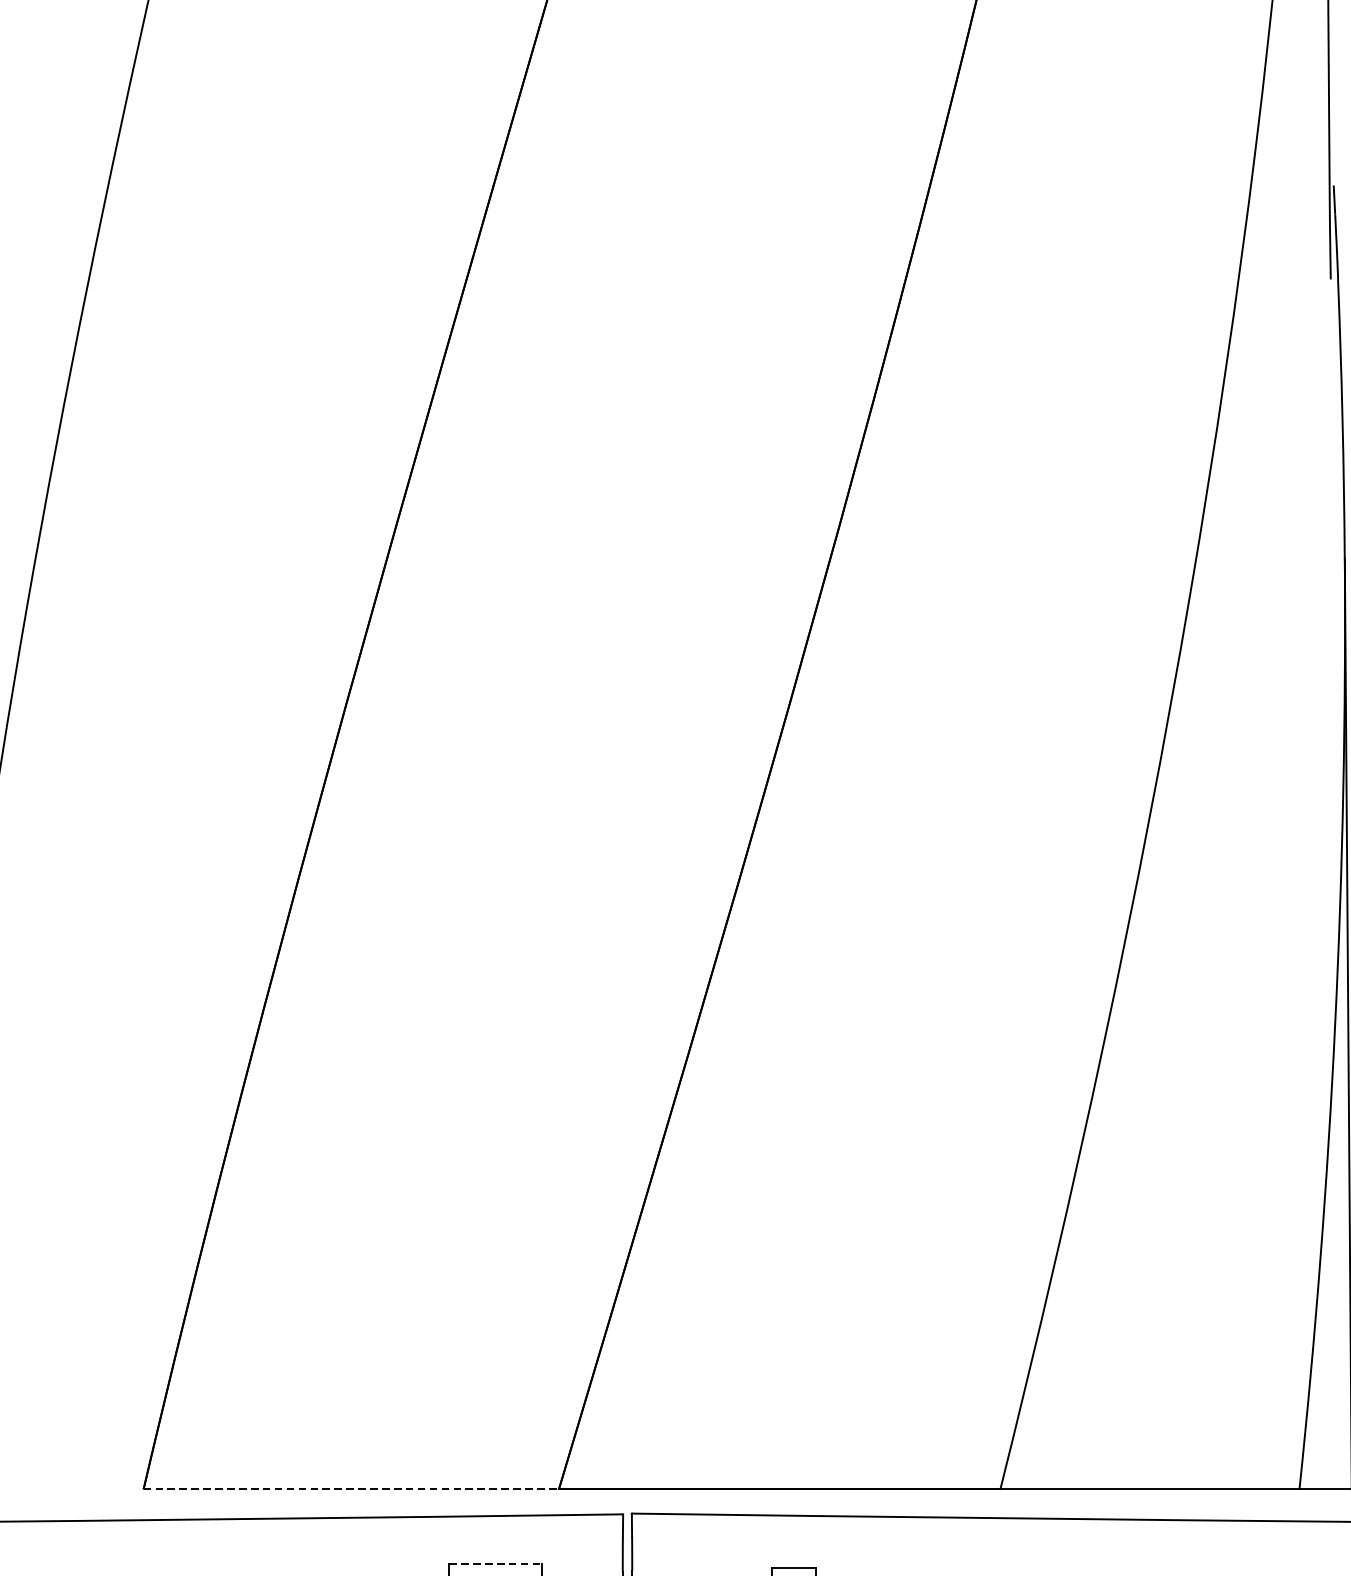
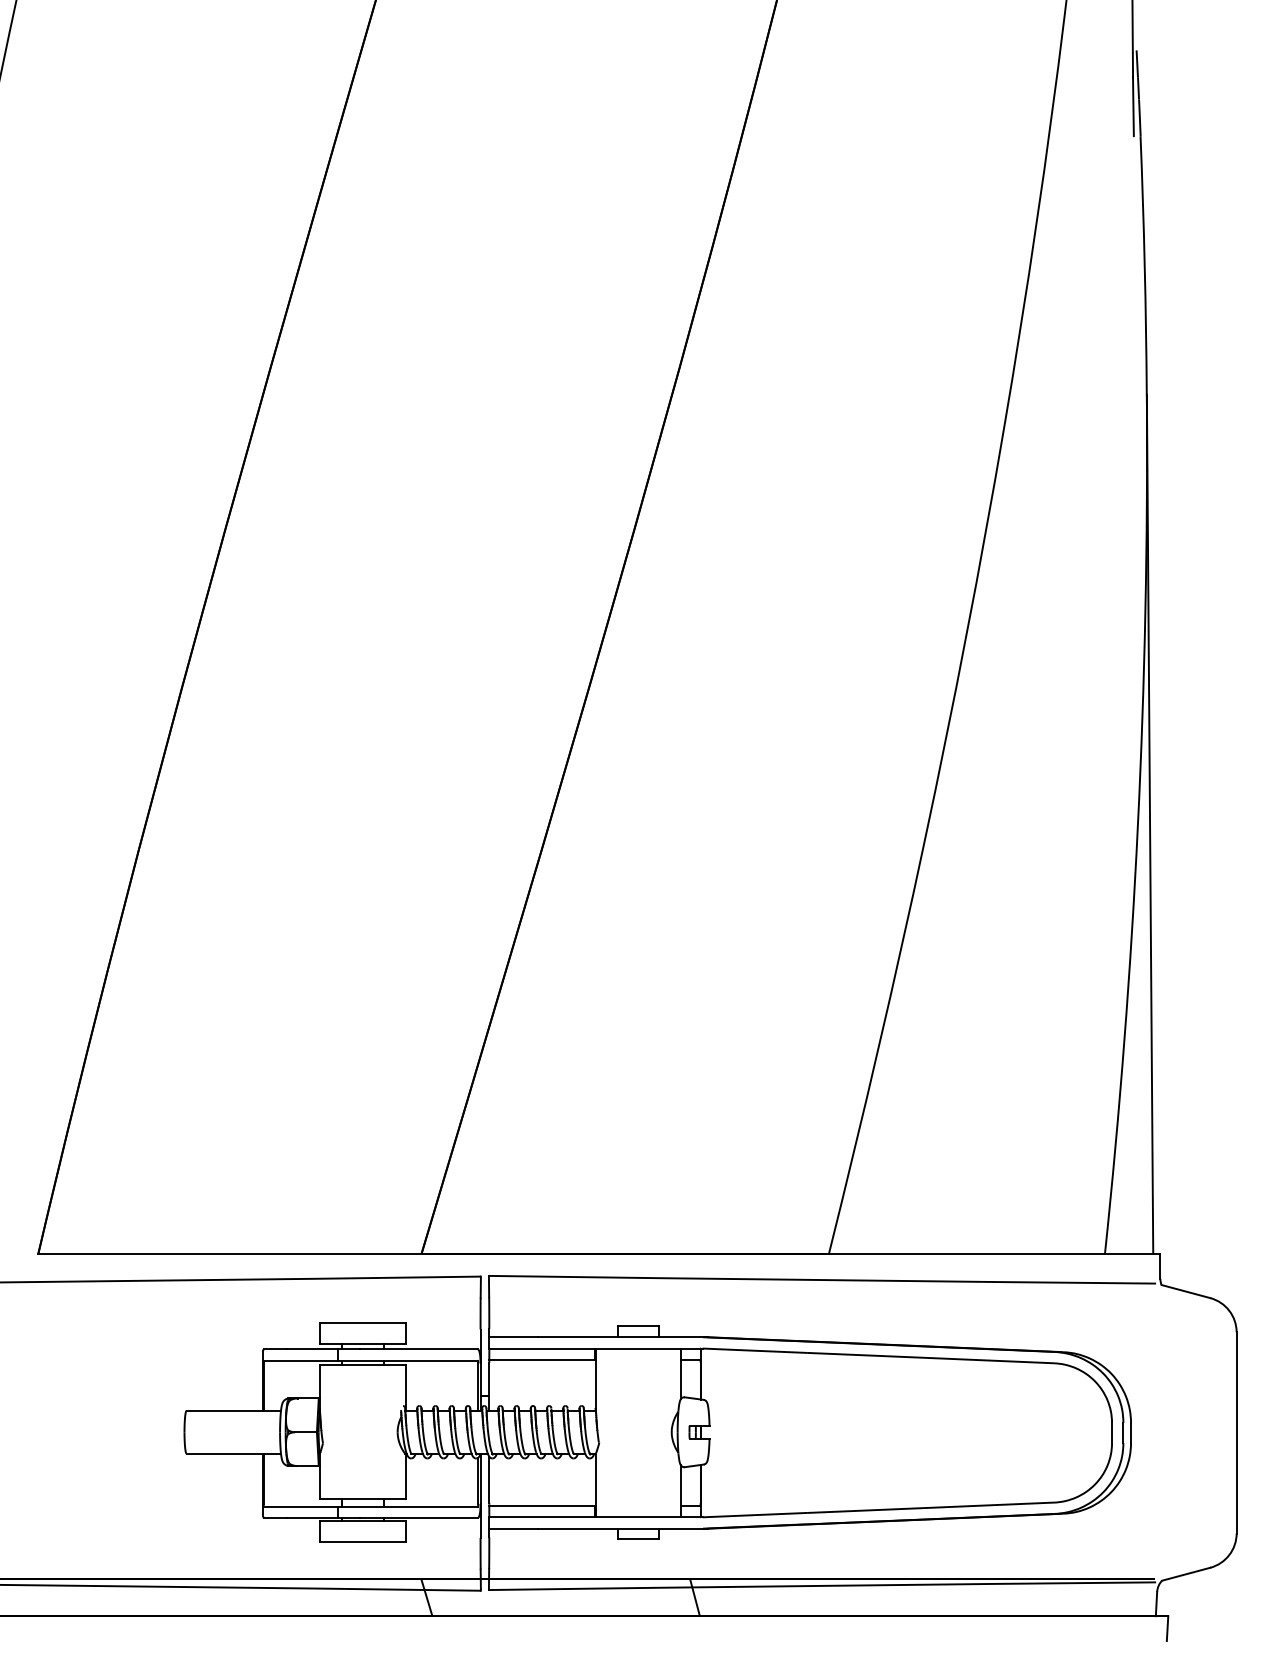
line: (350, 1489) -> (229, 1253), dashed -> solid
line: (495, 1564) -> (363, 1322), dashed -> solid

